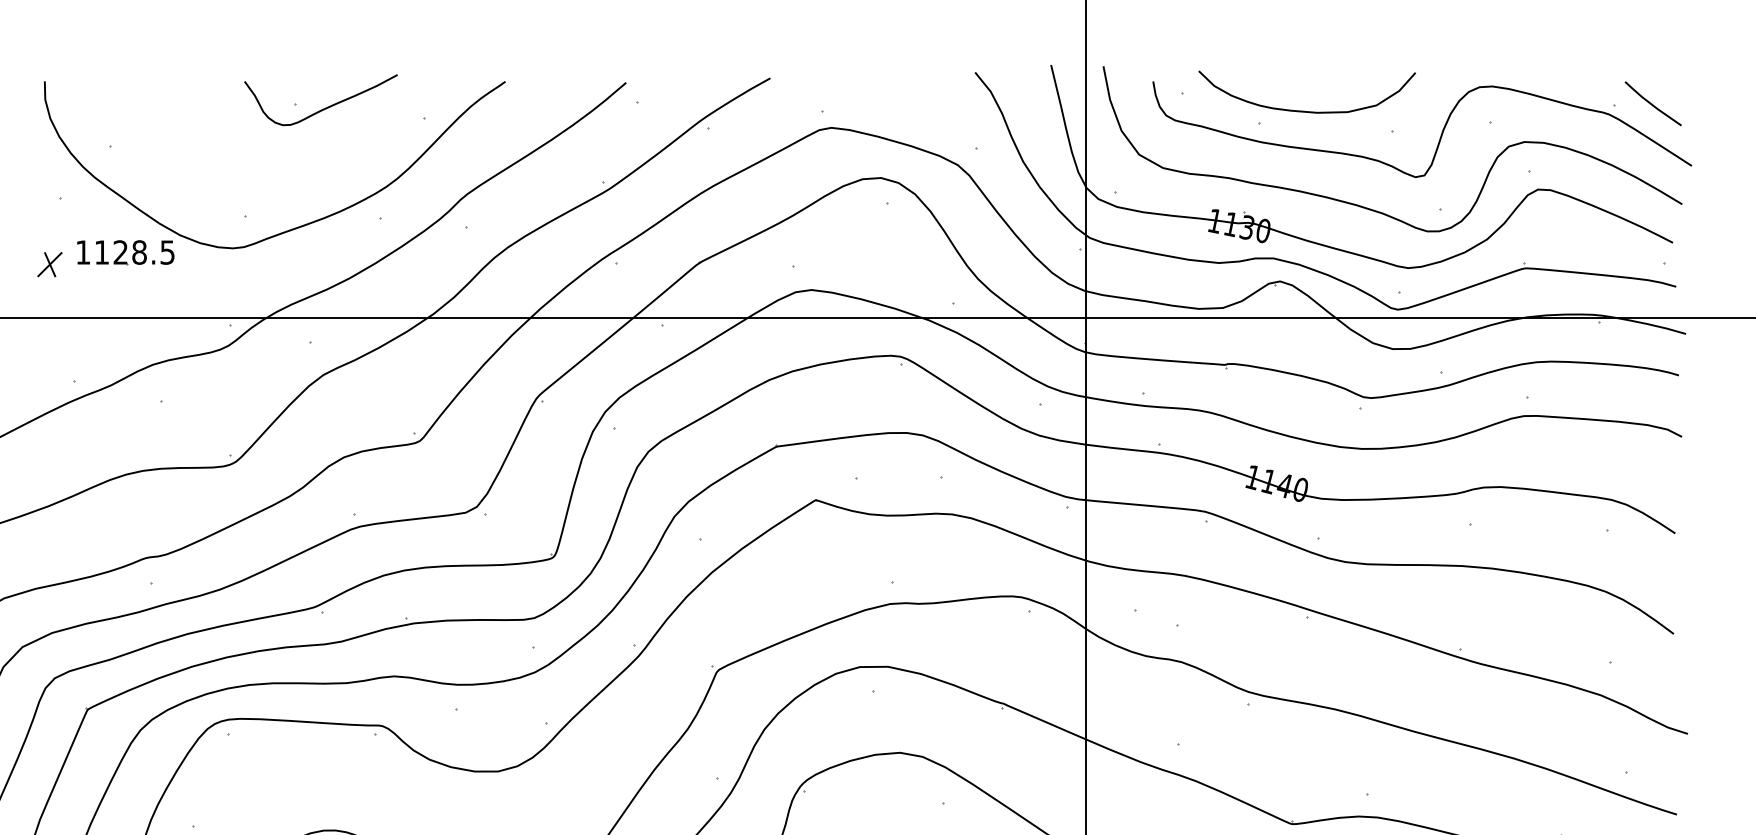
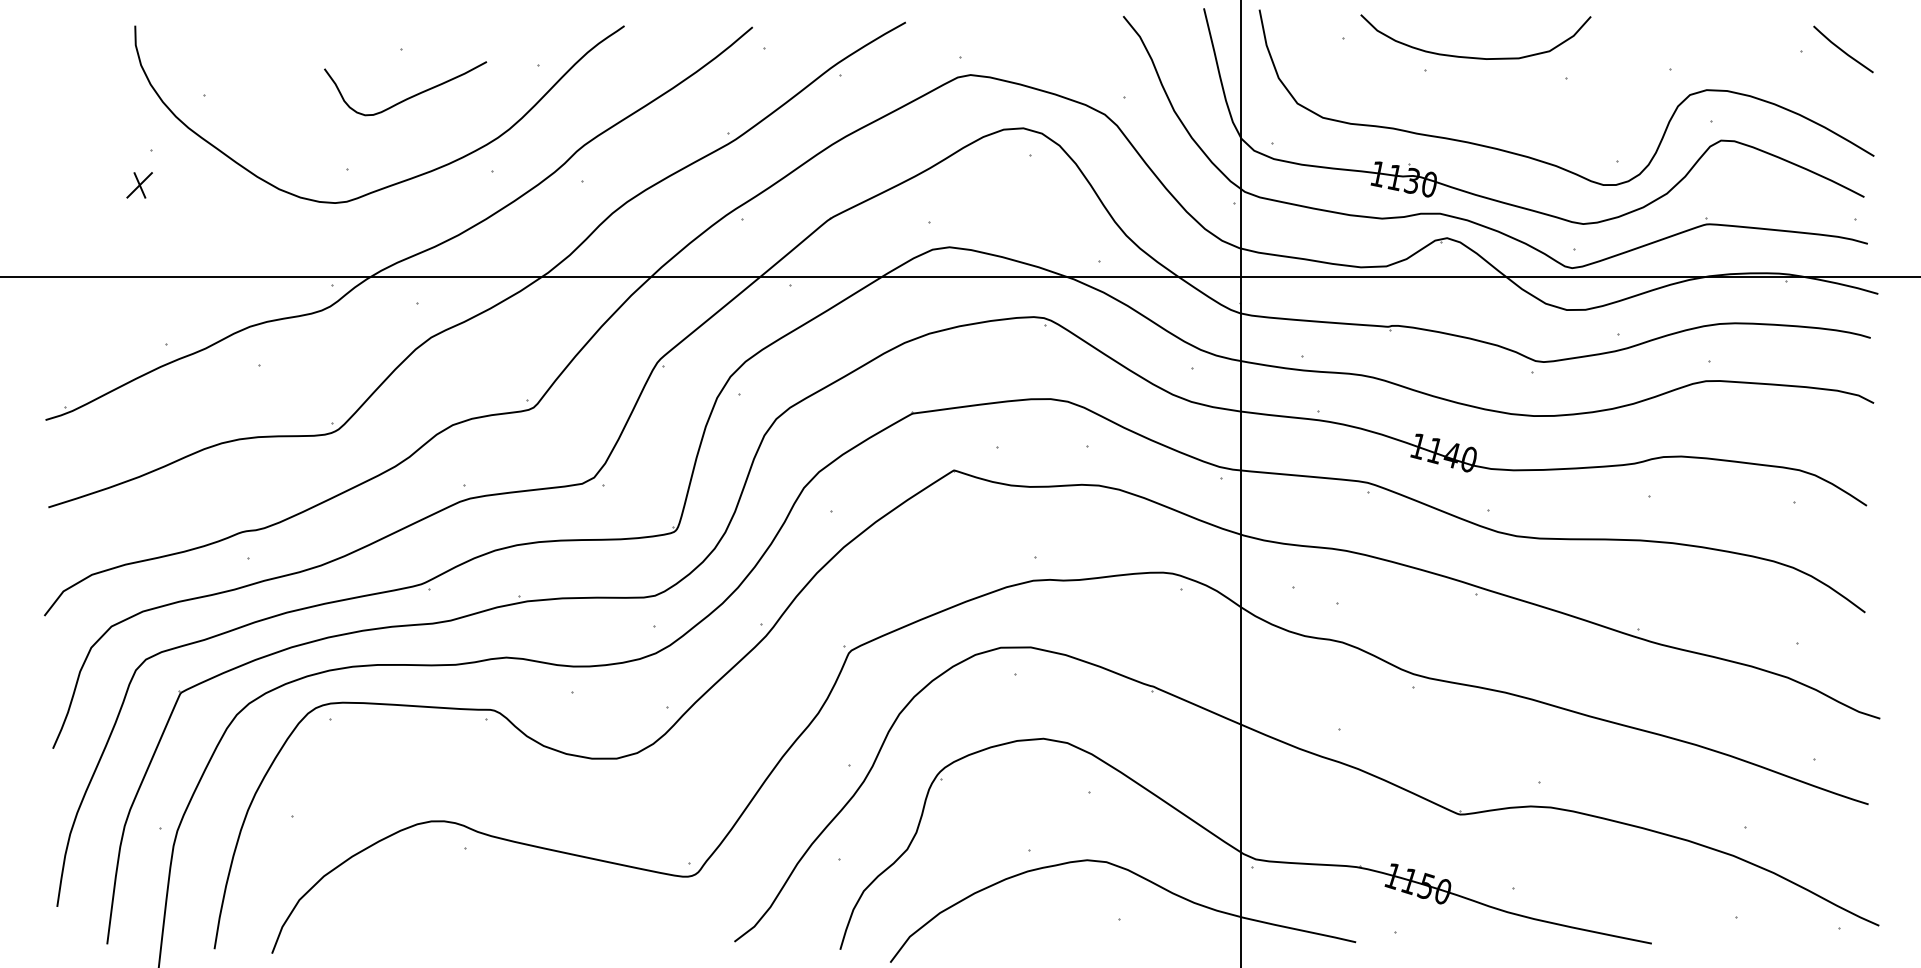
curve: (325, 107) -> (410, 96), moved
curve: (1440, 135) -> (1617, 83), removed
part: (125, 252) -> (220, 207), removed
part: (49, 264) -> (139, 185), moved

